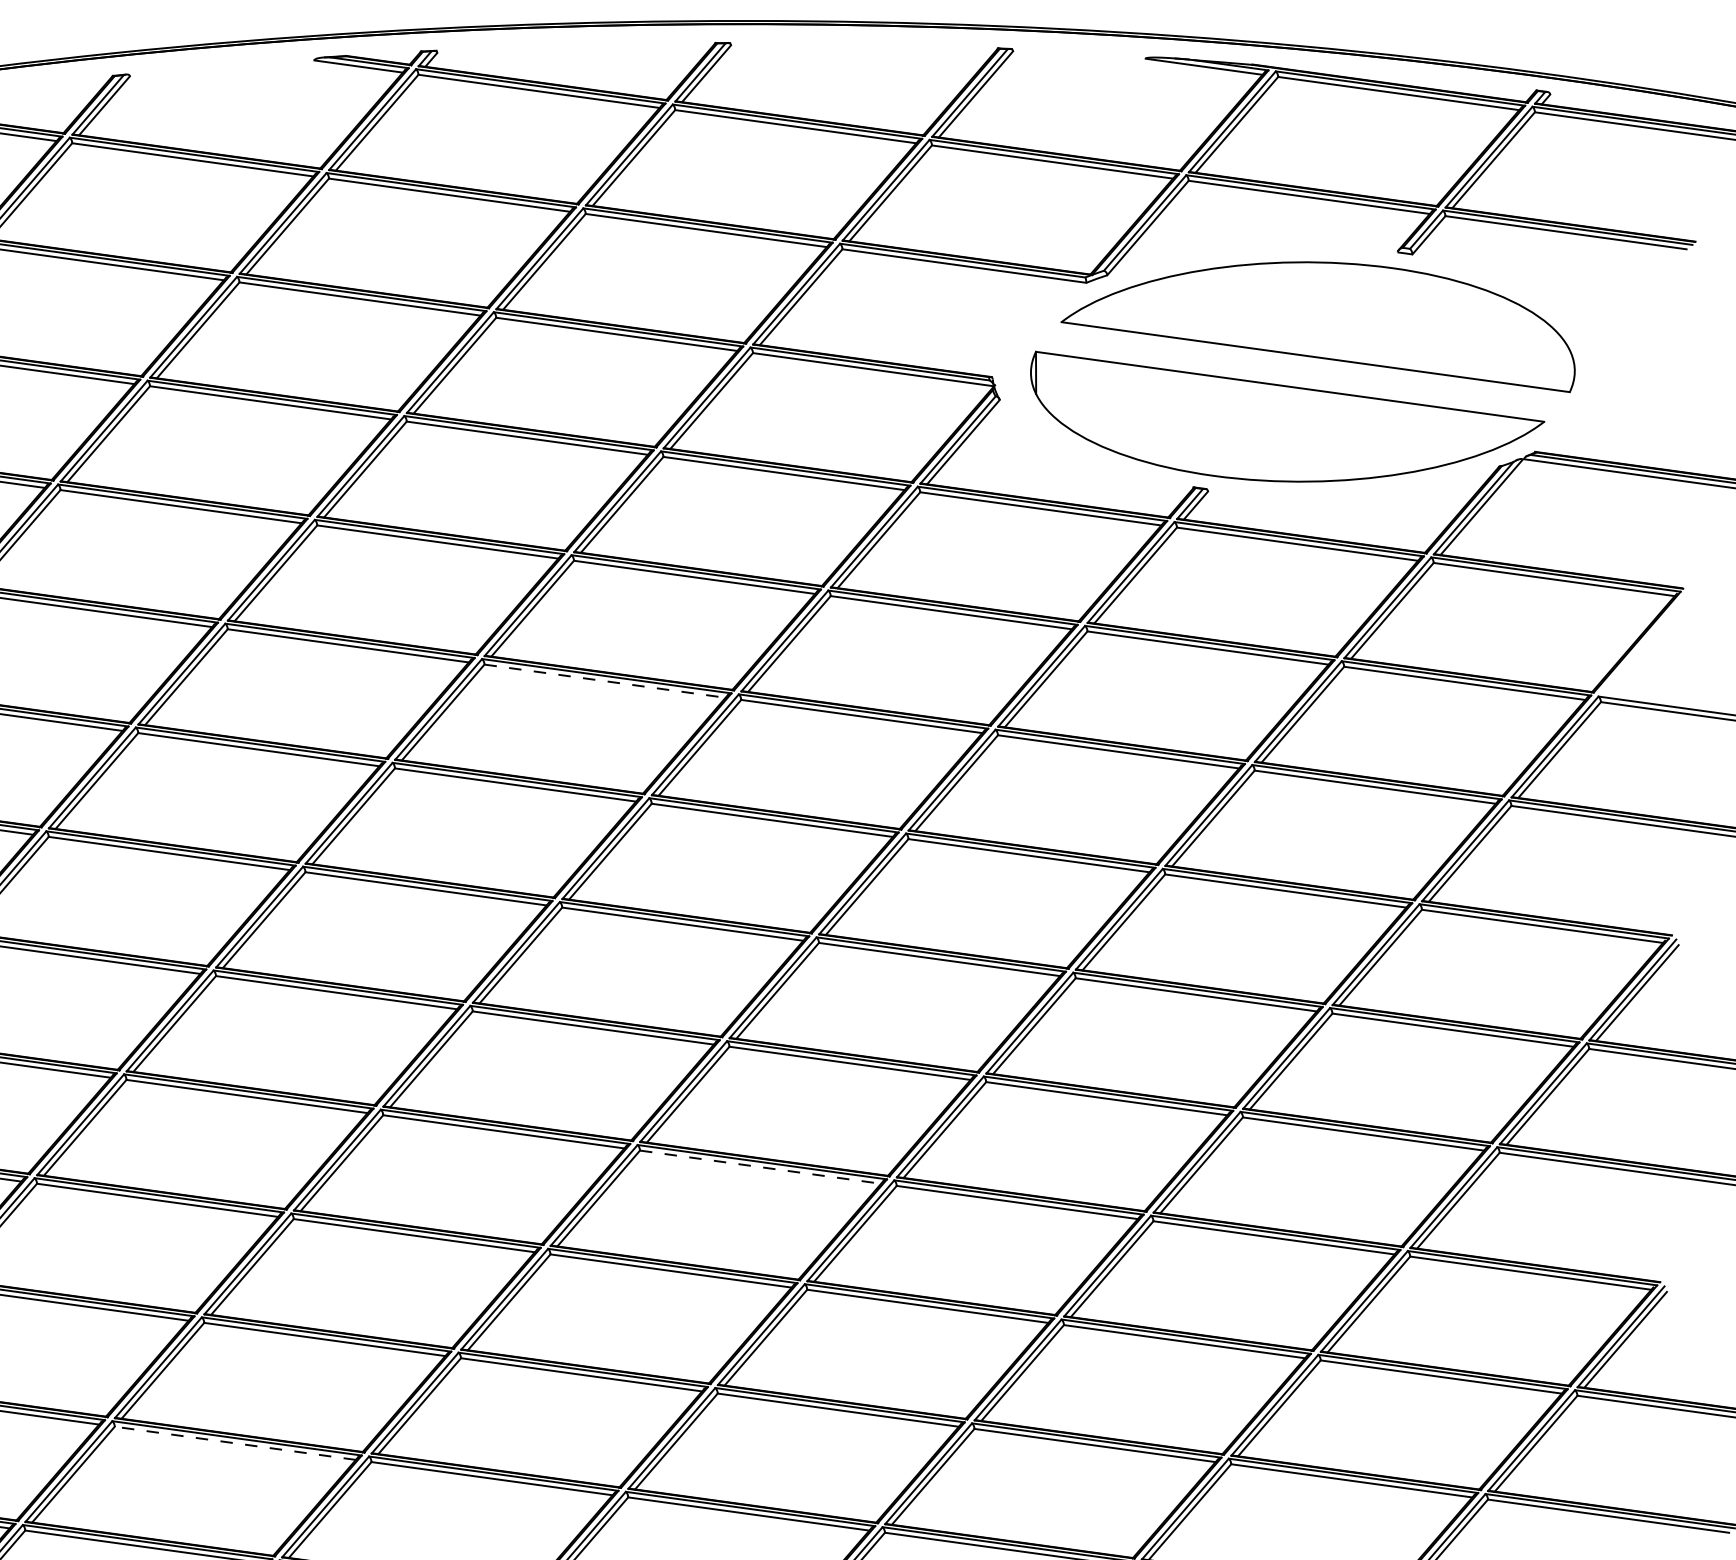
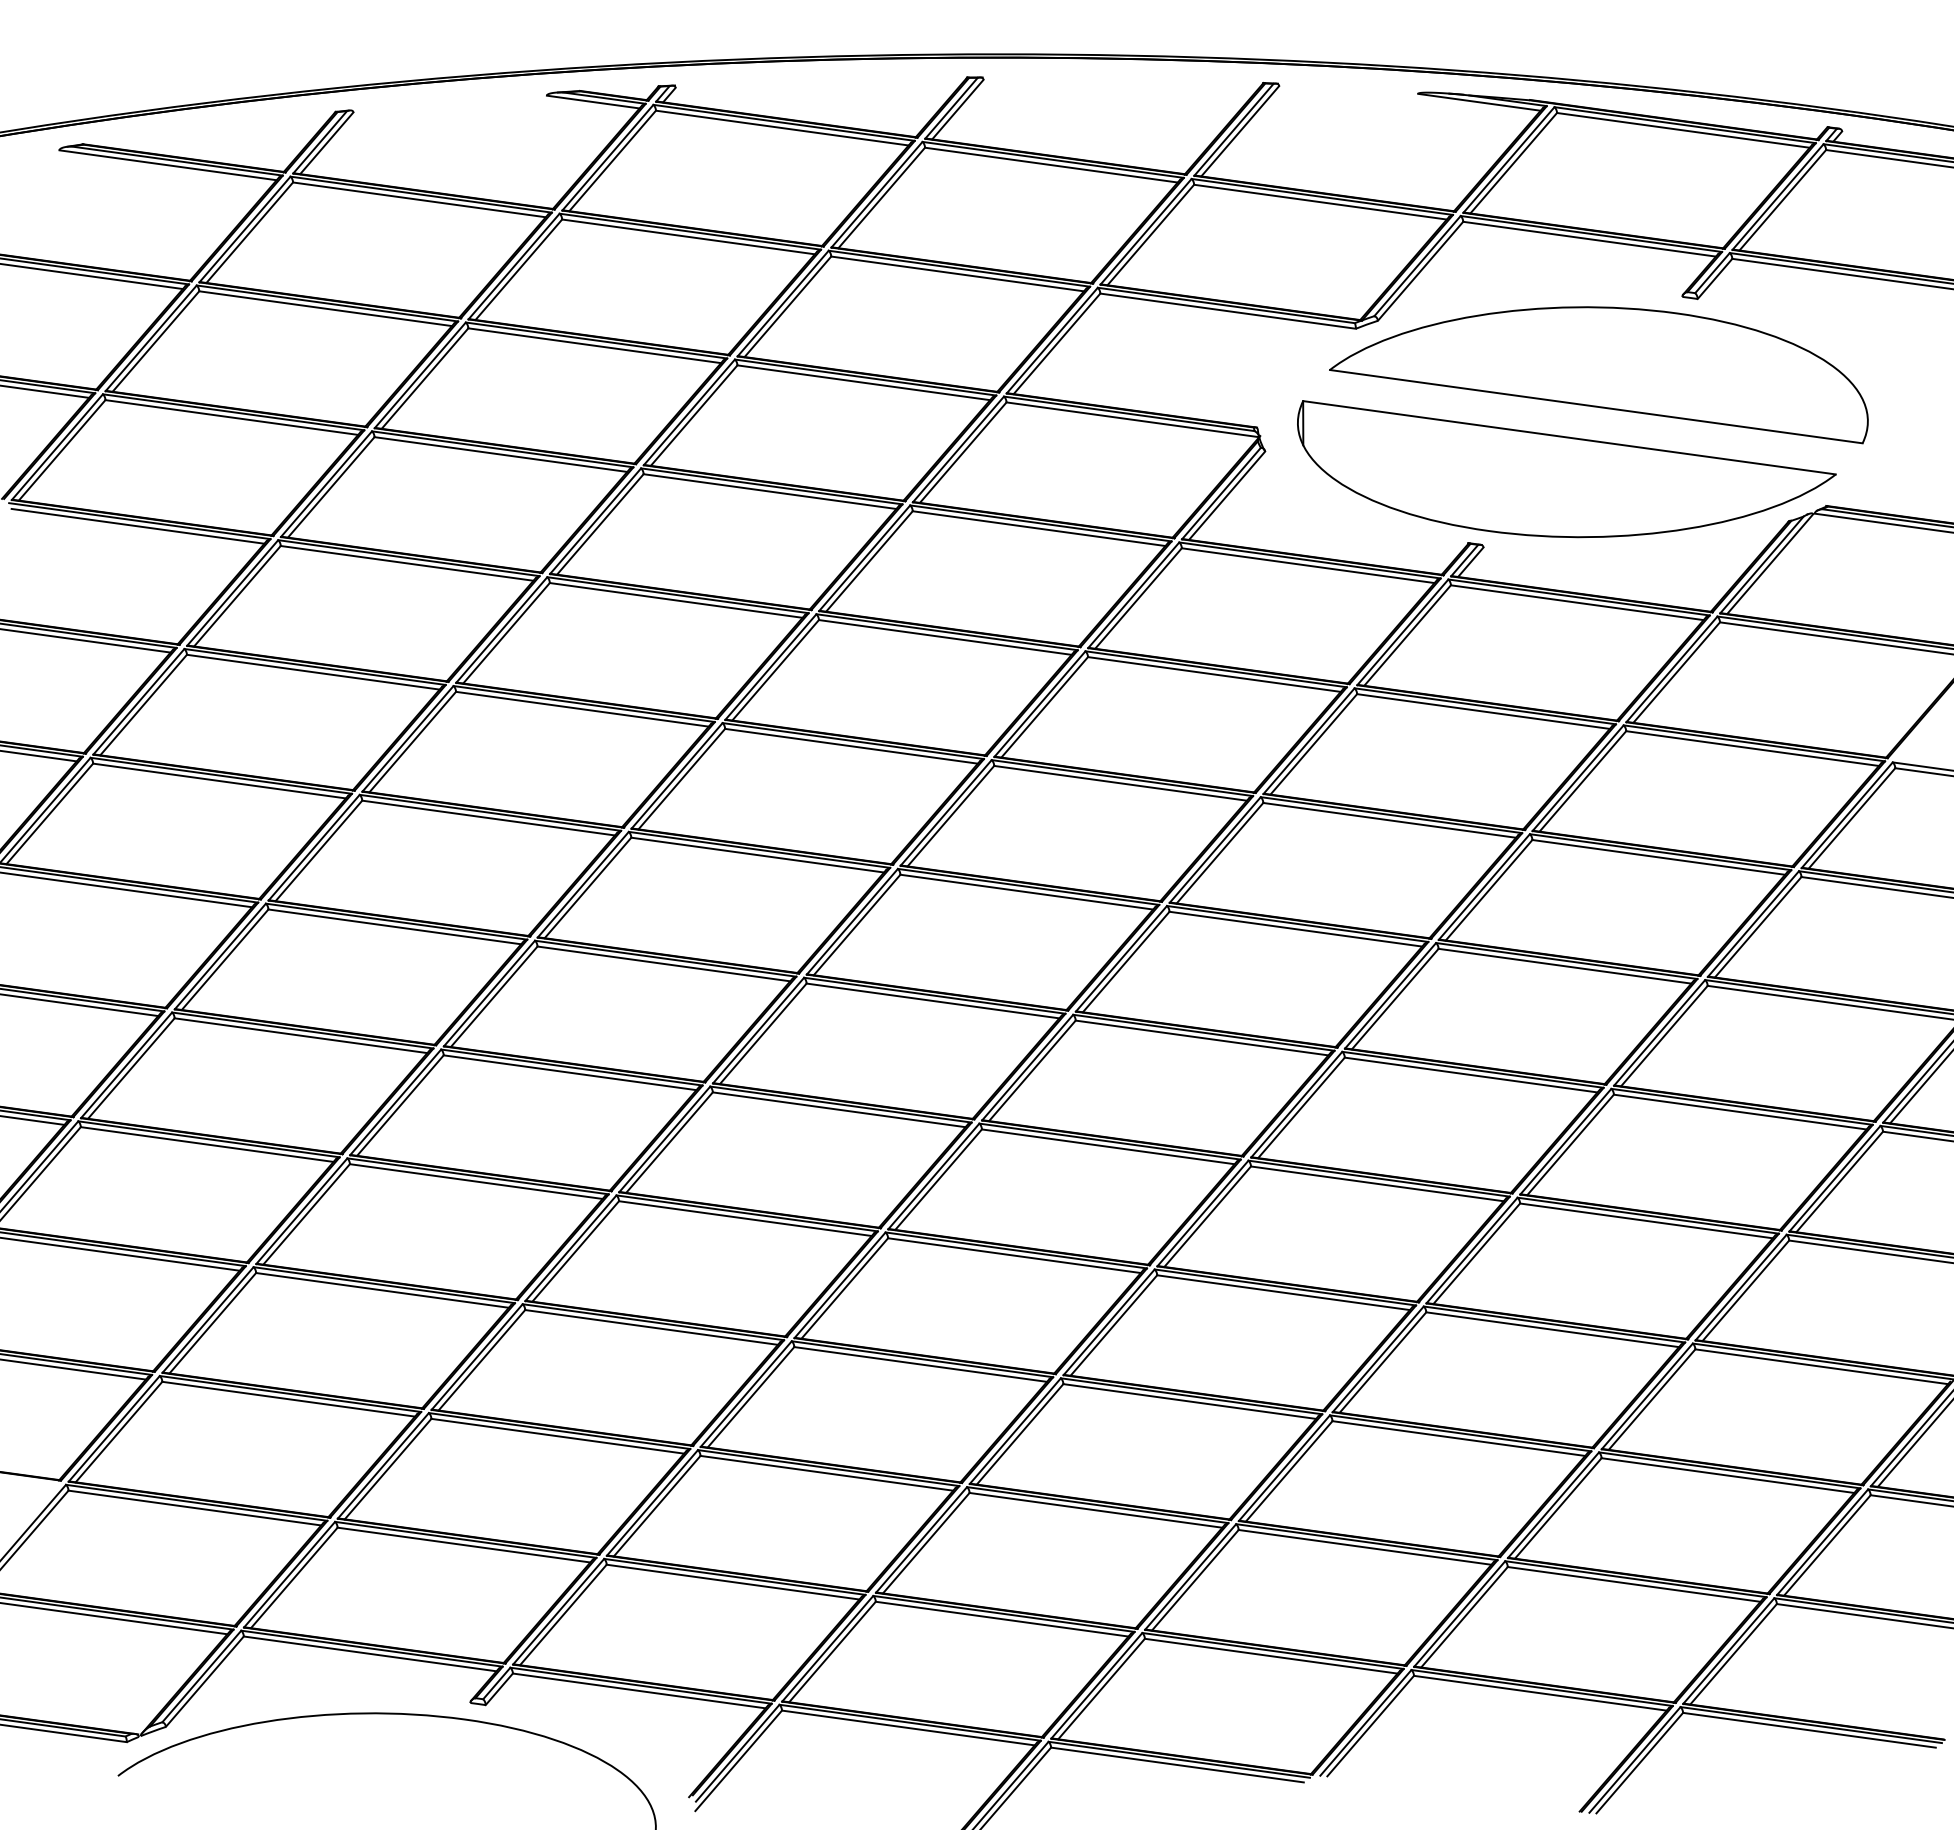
line: (605, 681) -> (851, 746), dashed -> solid
line: (760, 1167) -> (1014, 1255), dashed -> solid
line: (234, 1443) -> (463, 1545), dashed -> solid

